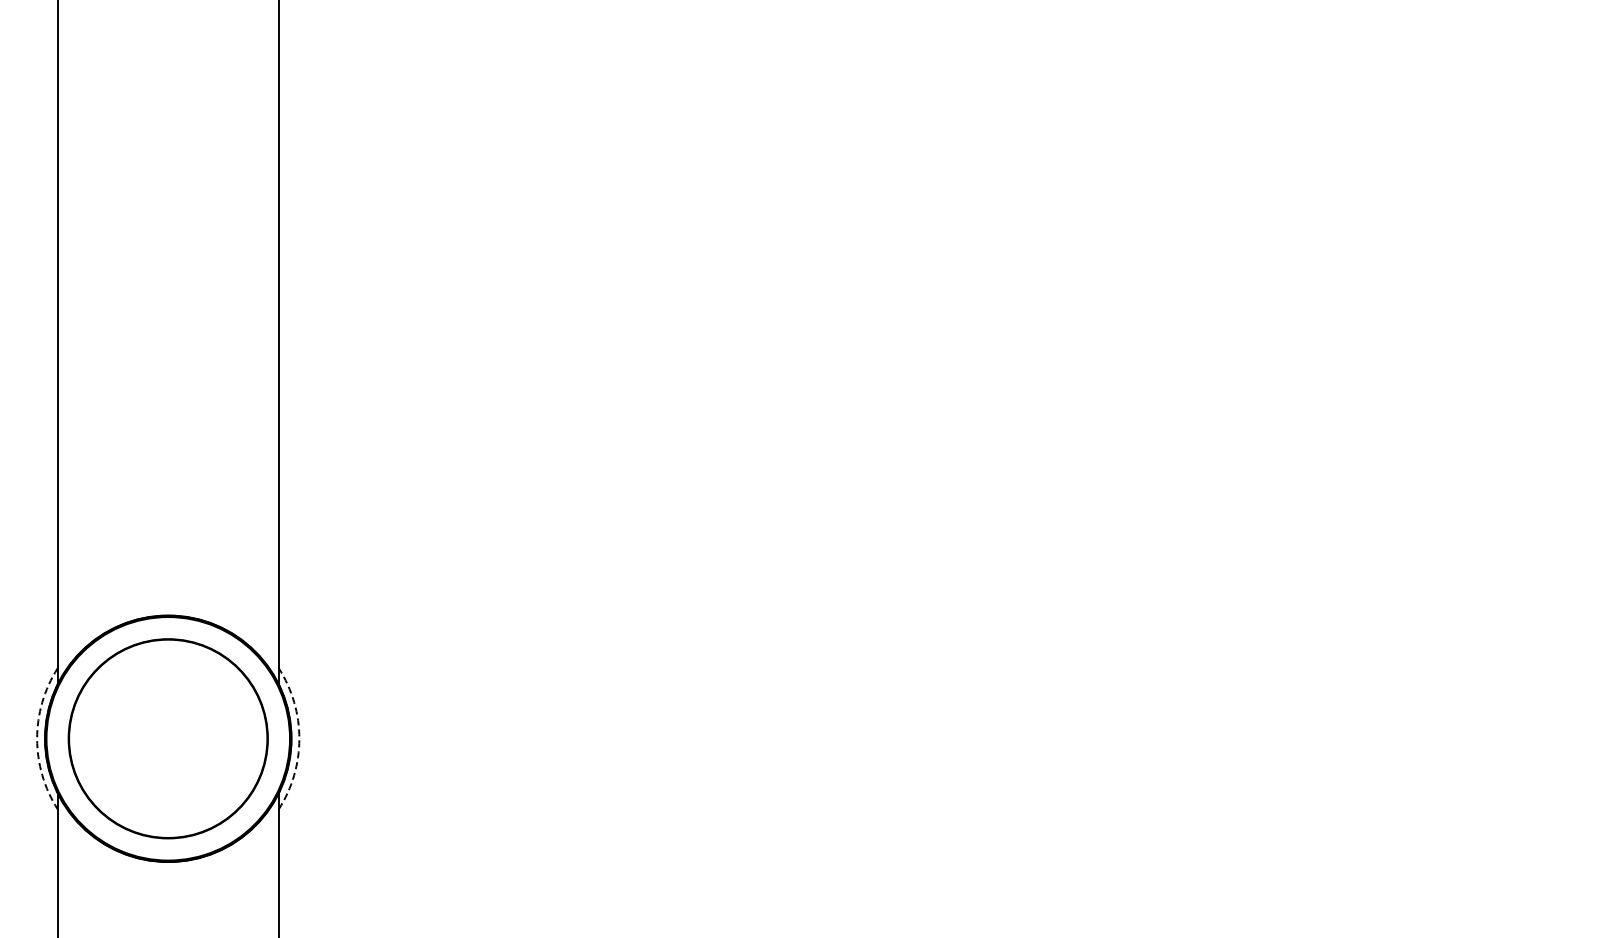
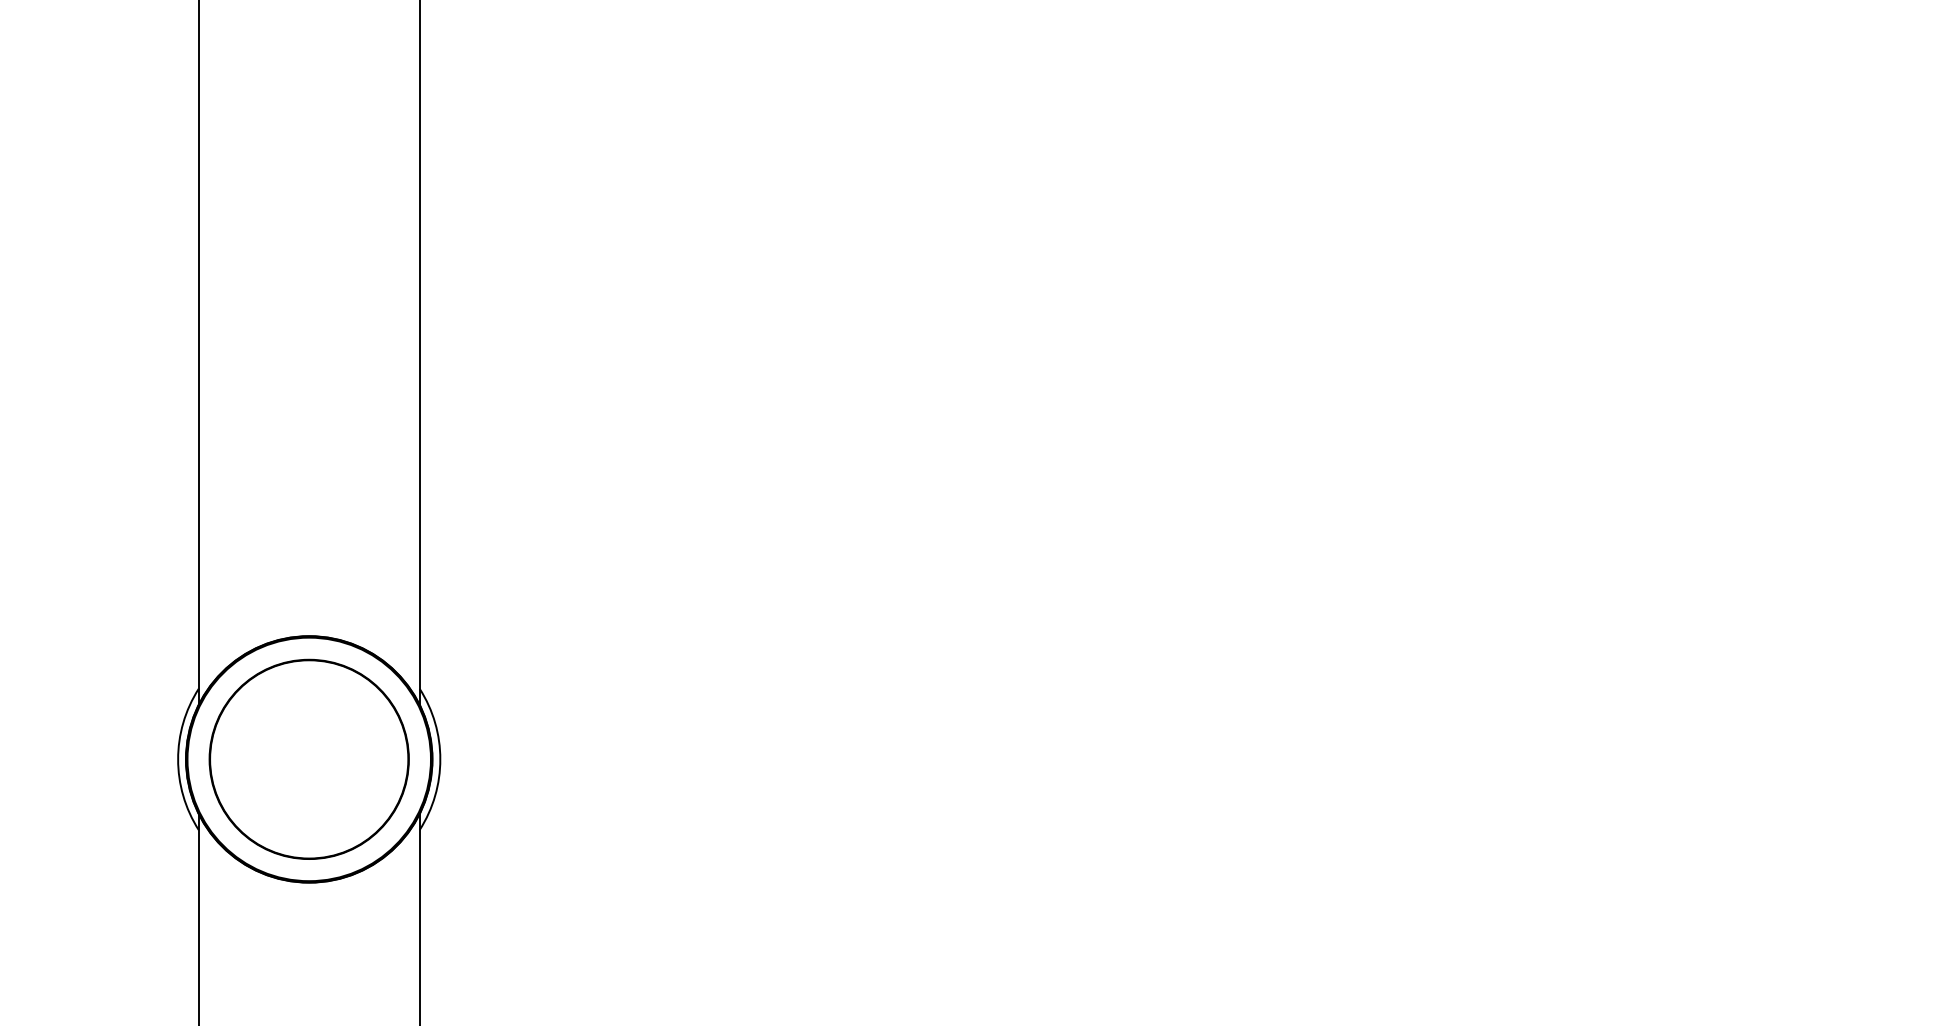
arc: (37, 738) -> (178, 759), dashed -> solid
arc: (299, 738) -> (440, 759), dashed -> solid

